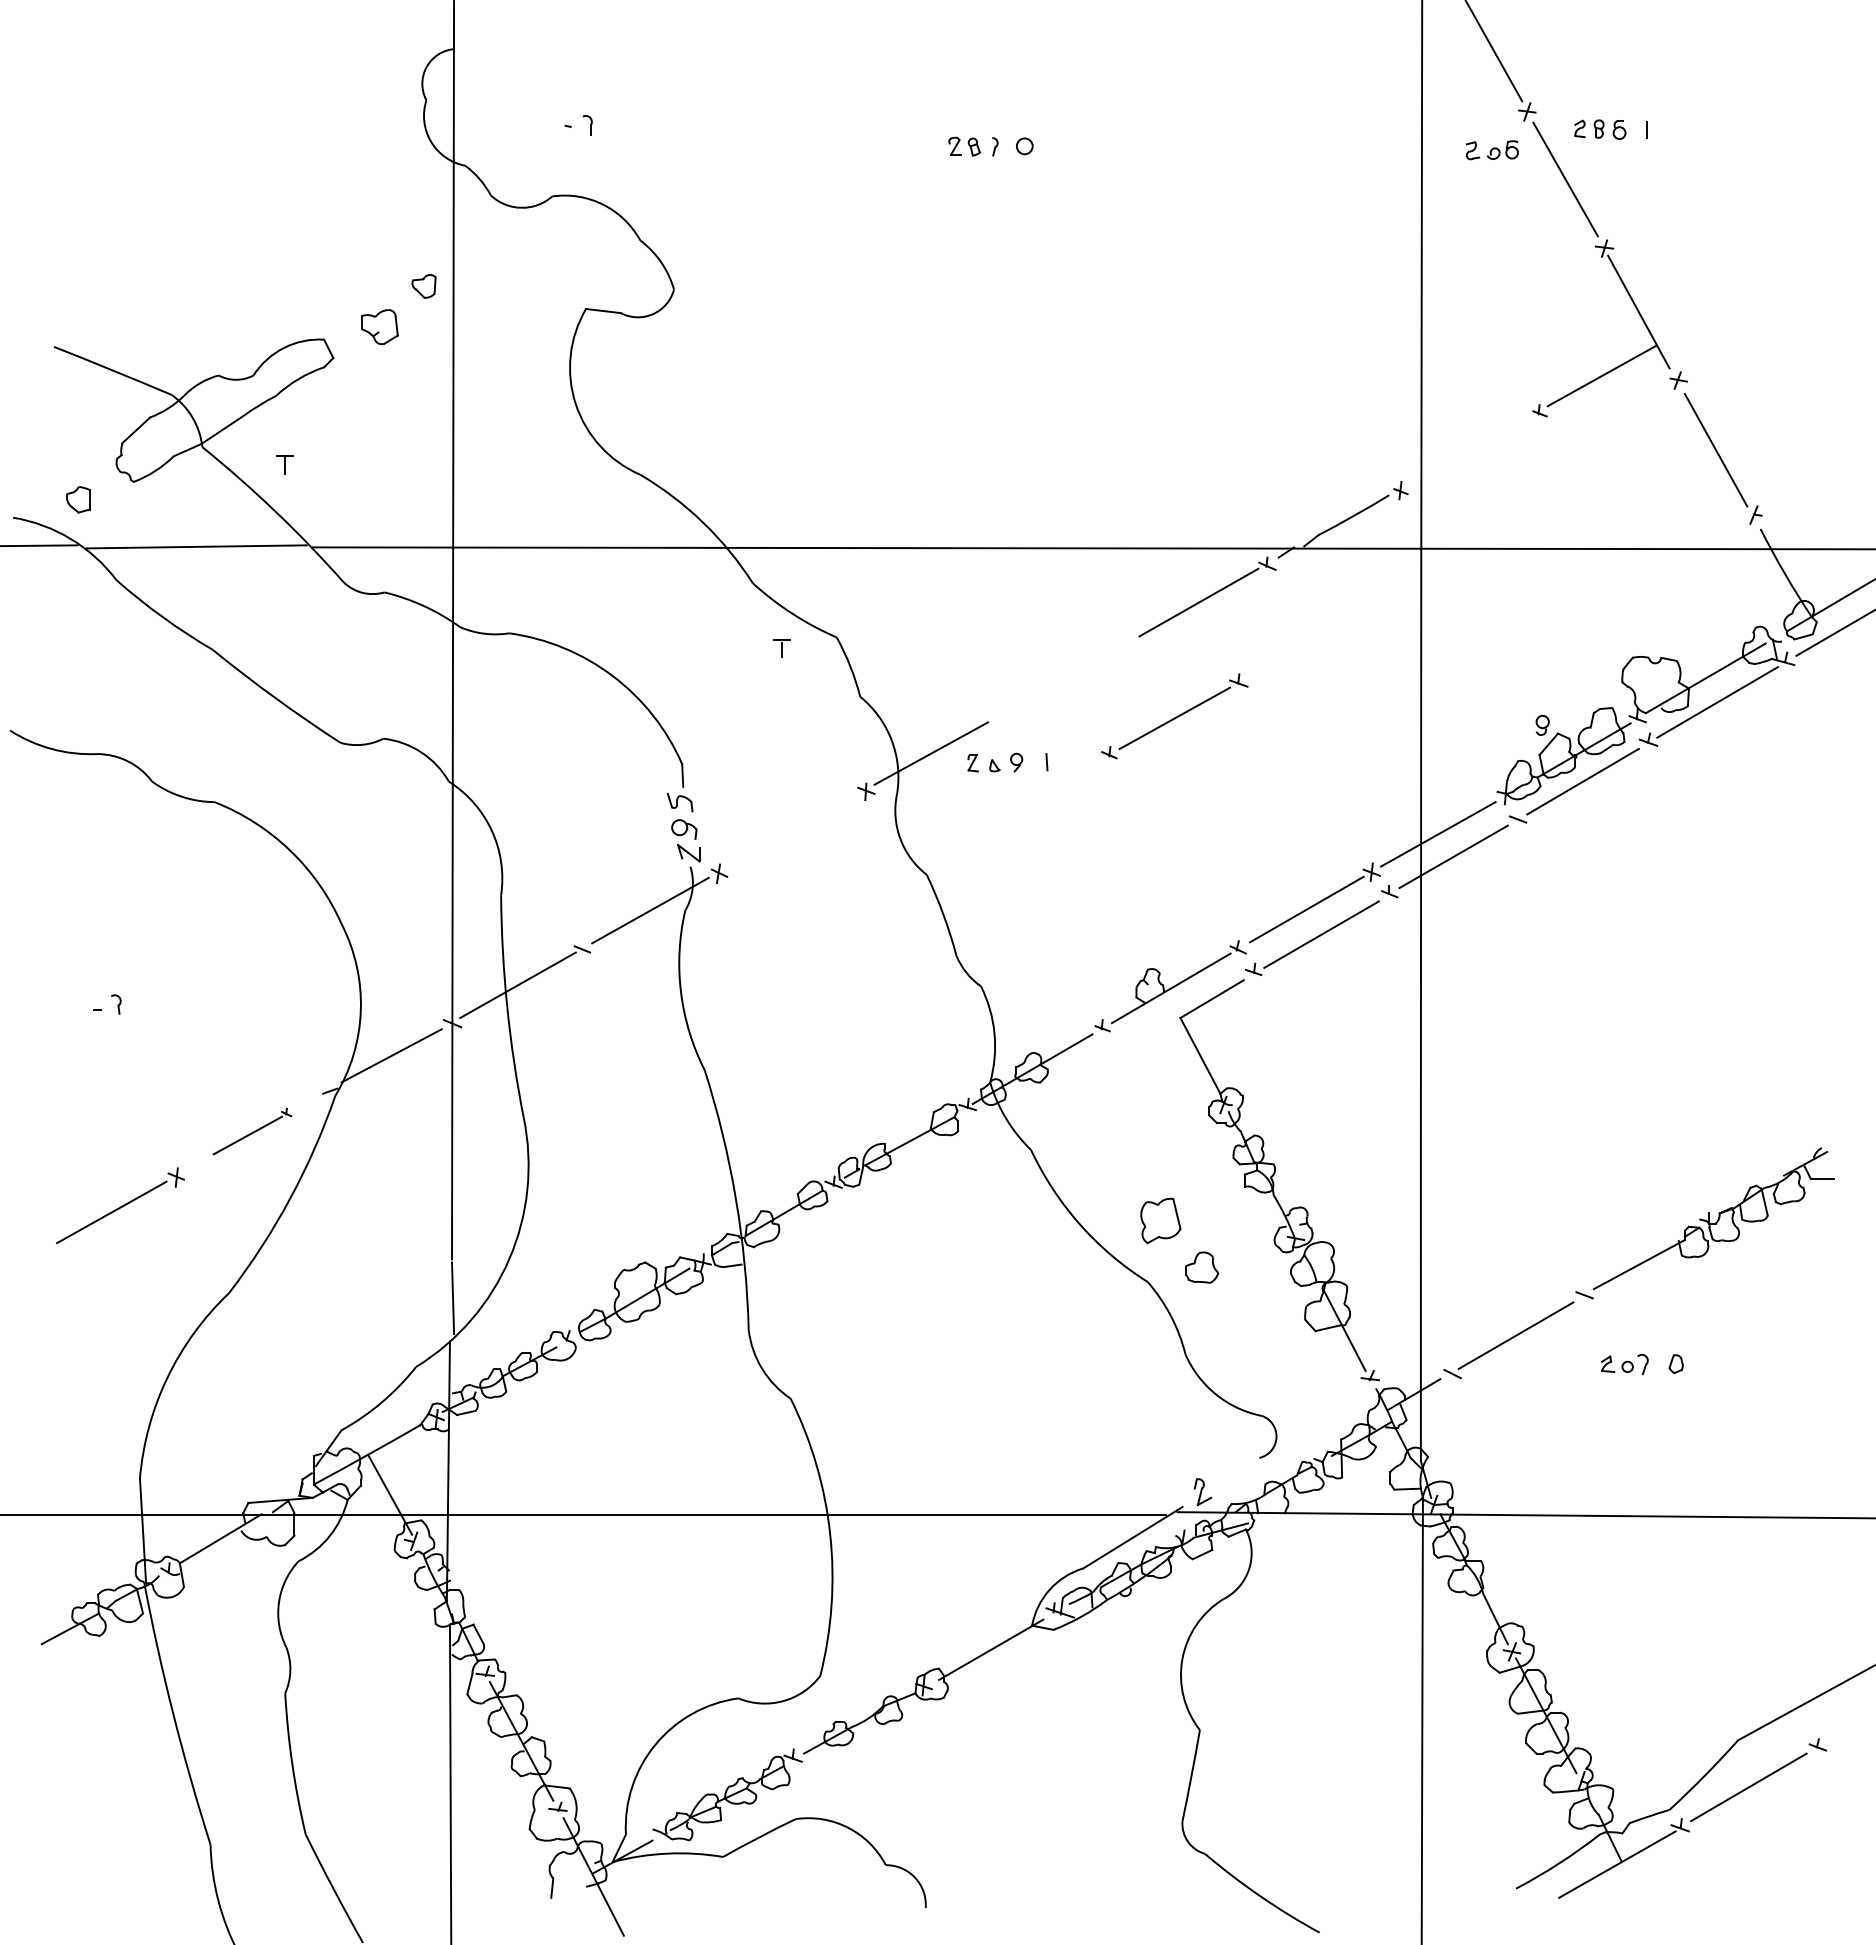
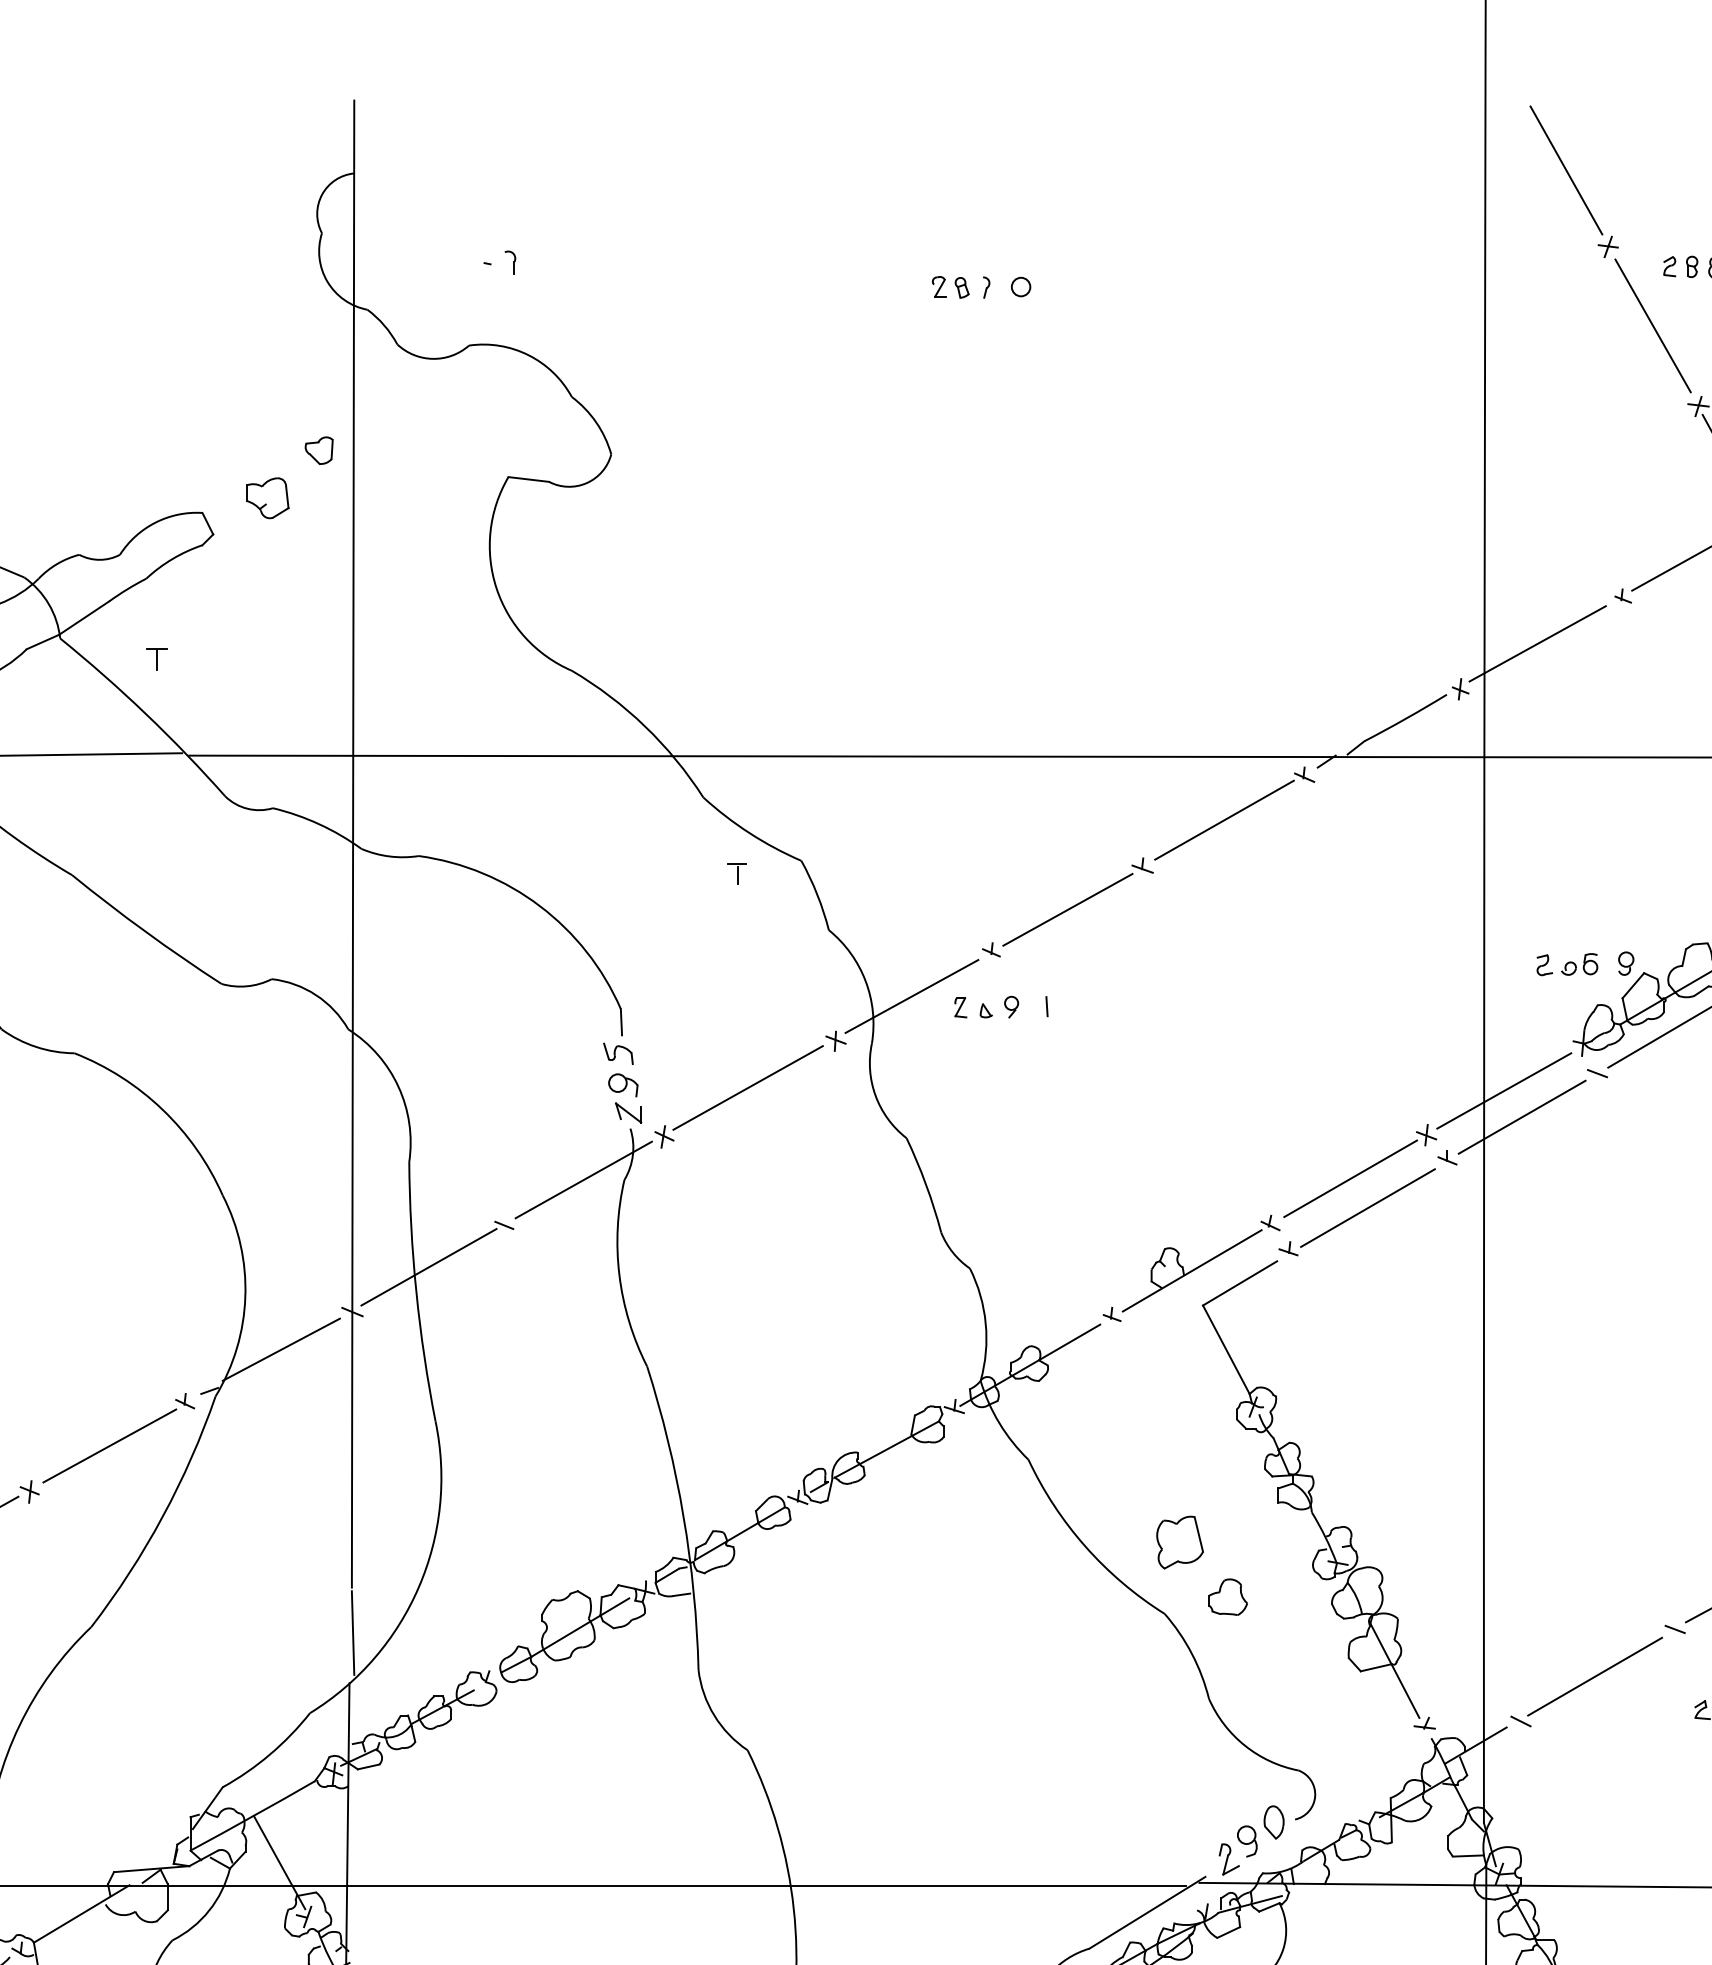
part: (1491, 150) -> (1566, 964), moved
line: (1466, 451) -> (1537, 643), added
part: (1174, 716) -> (1067, 907), moved
line: (791, 831) -> (748, 1087), added
part: (252, 1131) -> (118, 1438), size x1.67
part: (1229, 1467) -> (1260, 1830), added

